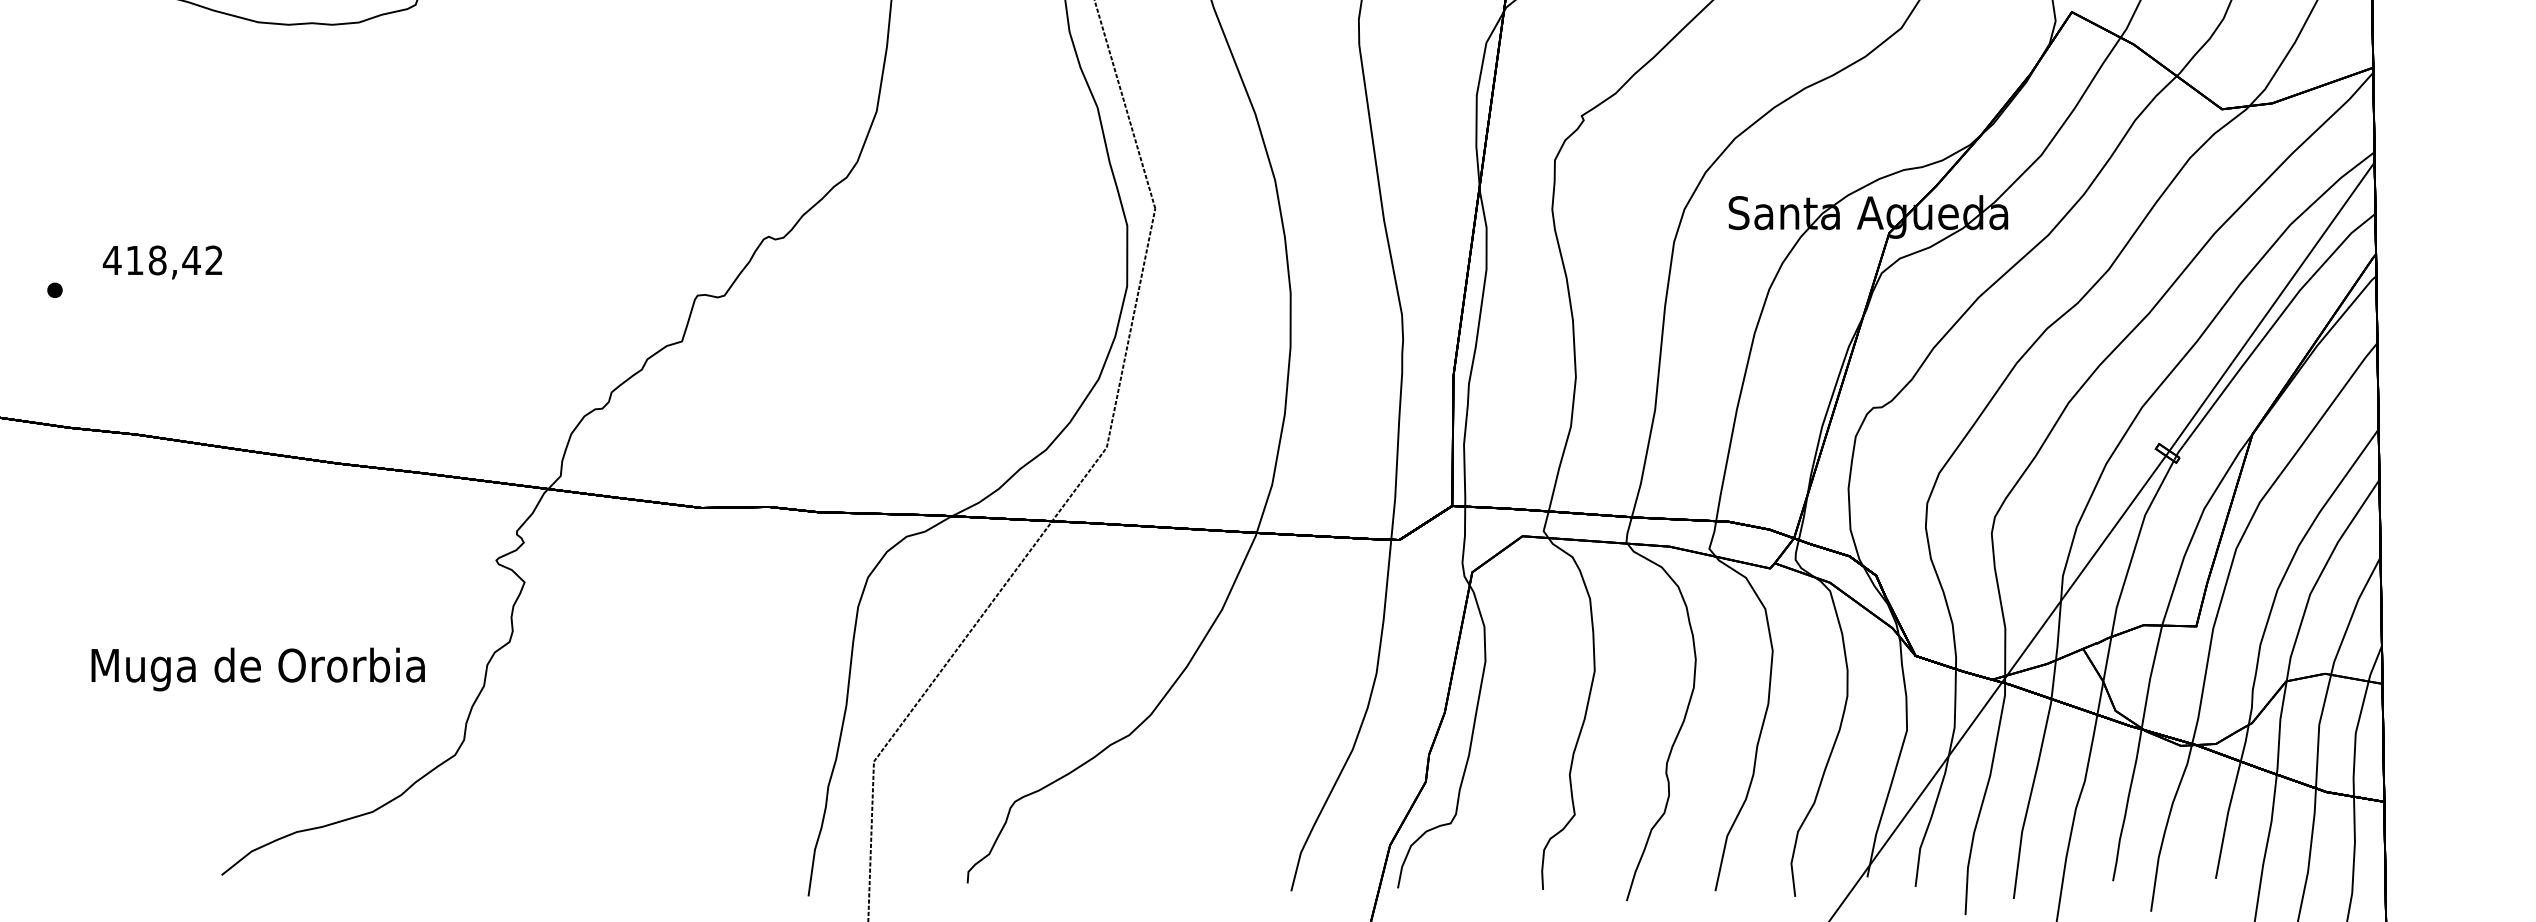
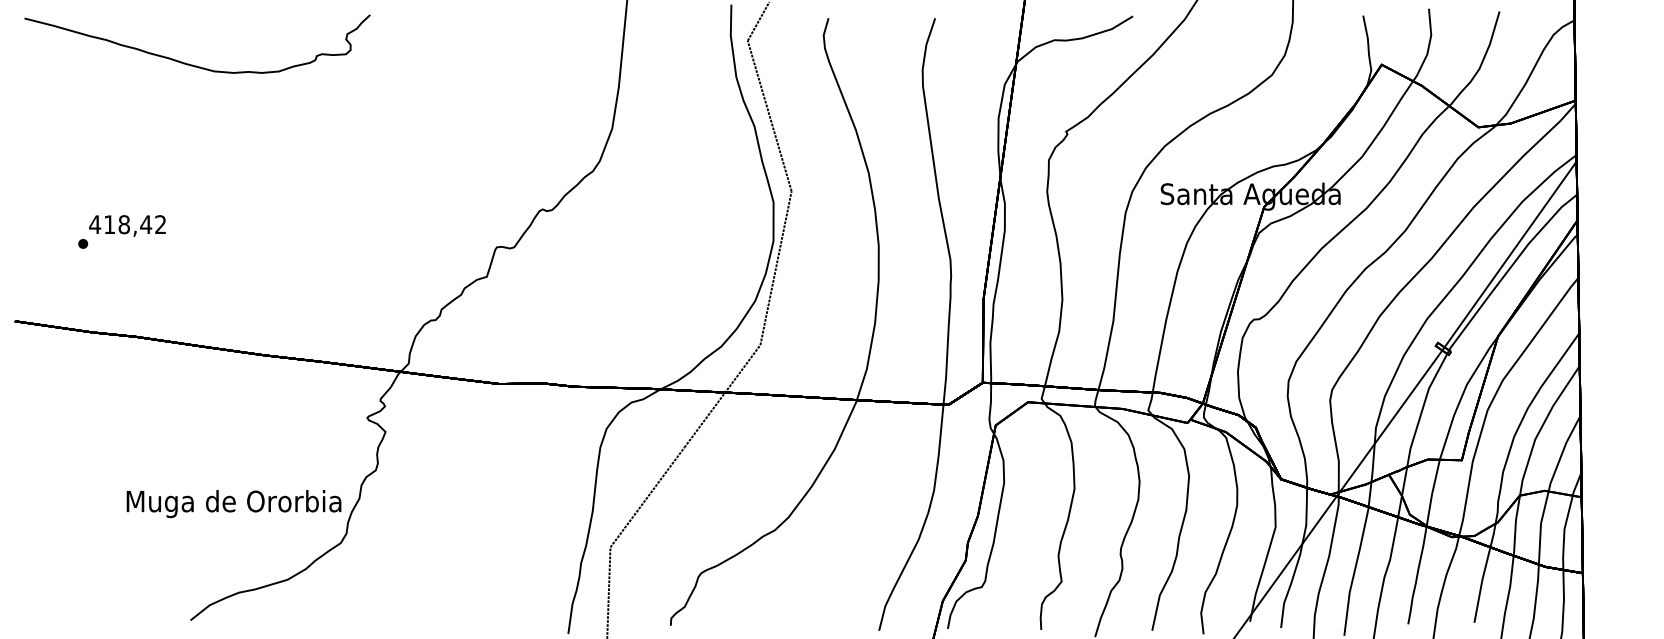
text: (162, 261) -> (127, 225), moved
text: (257, 670) -> (233, 504), moved

